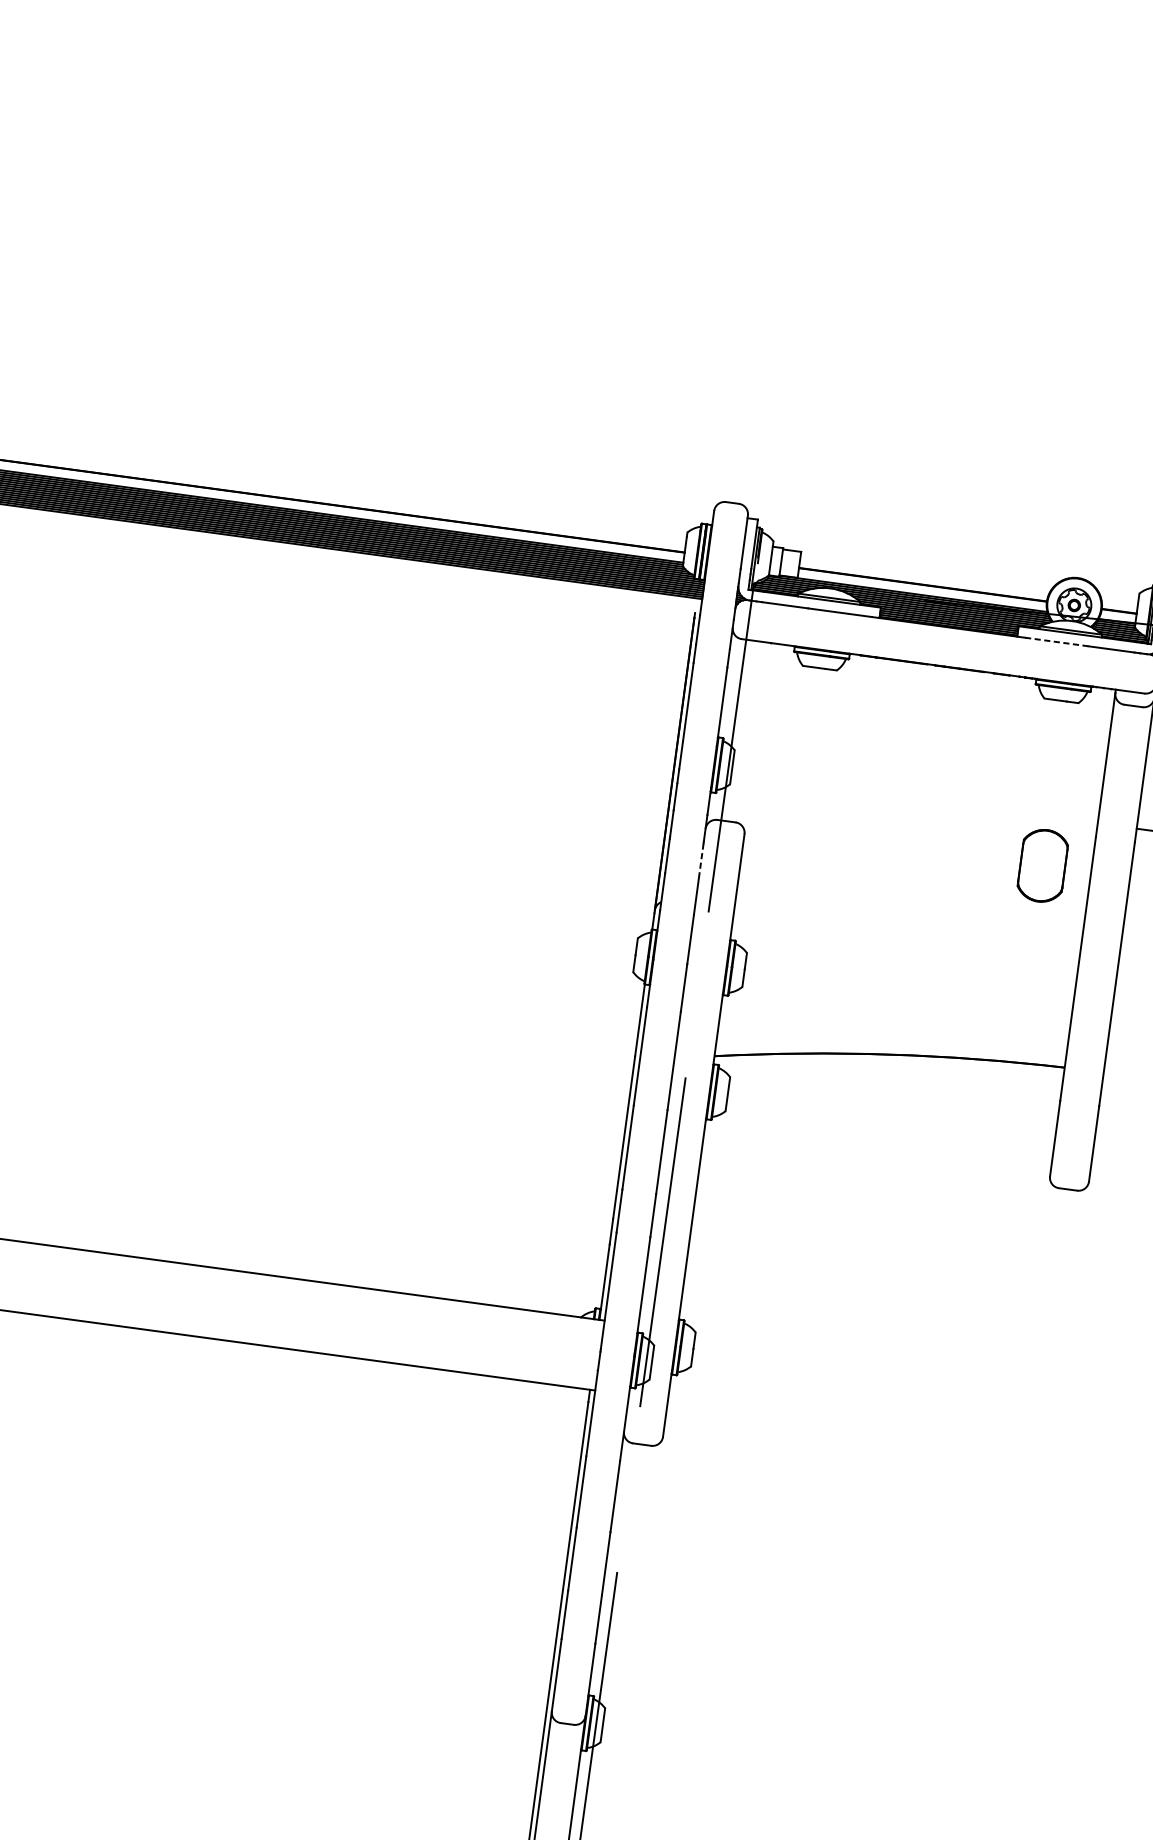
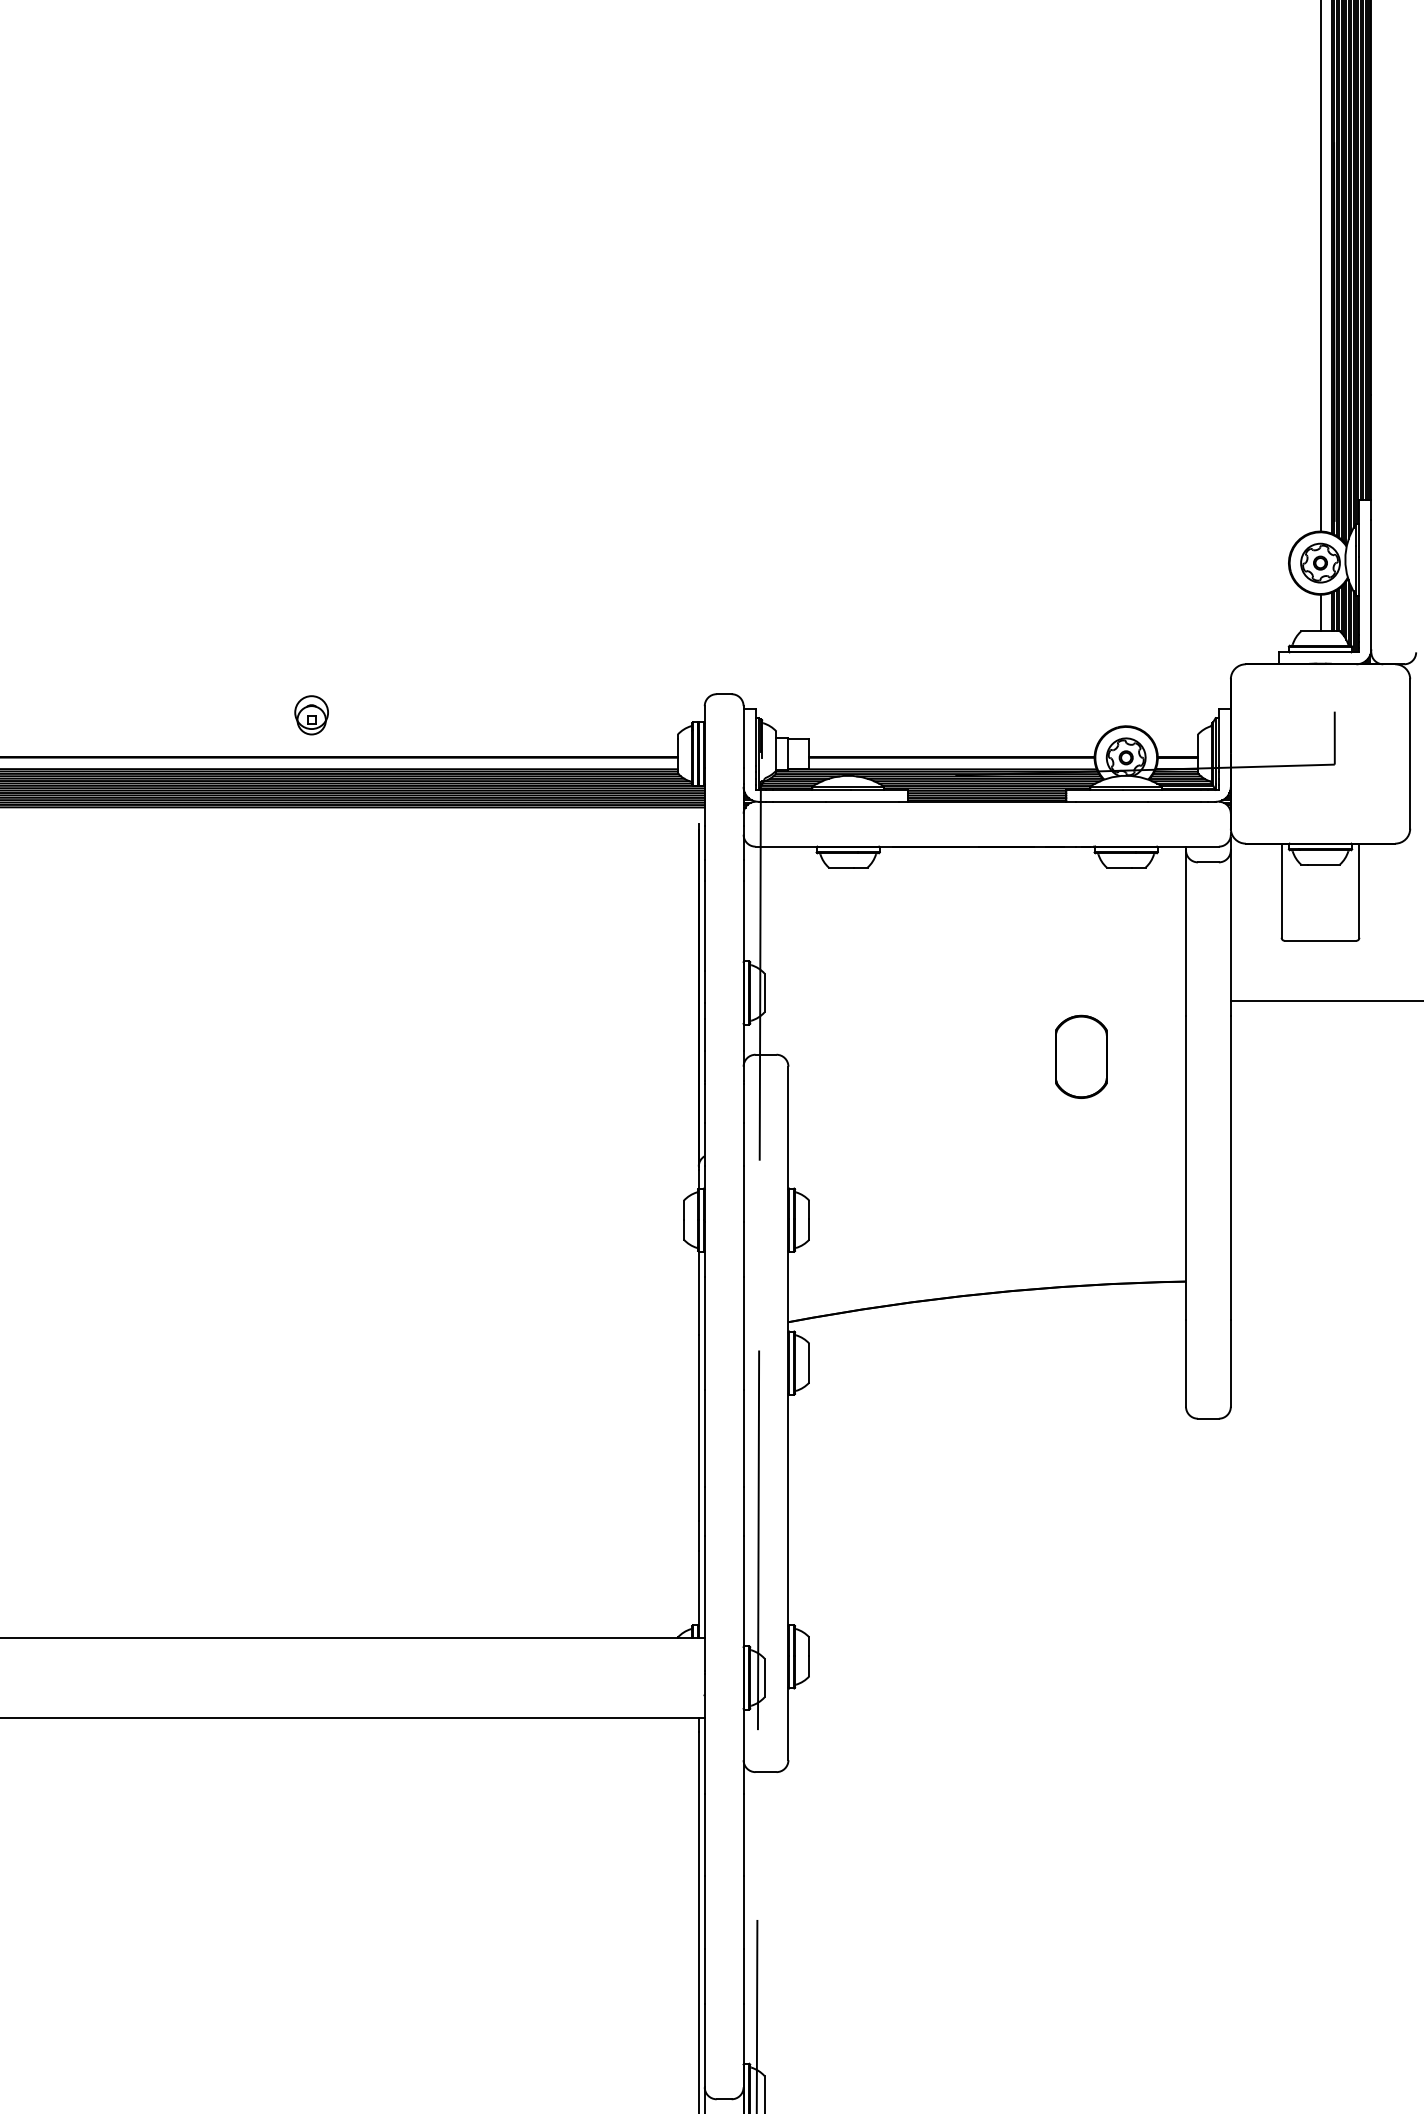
part: (371, 472) -> (311, 715), added
line: (1057, 641) -> (1112, 801), dashed -> solid
line: (701, 860) -> (743, 1103), dashed -> solid
part: (1042, 865) -> (1081, 1056), moved

